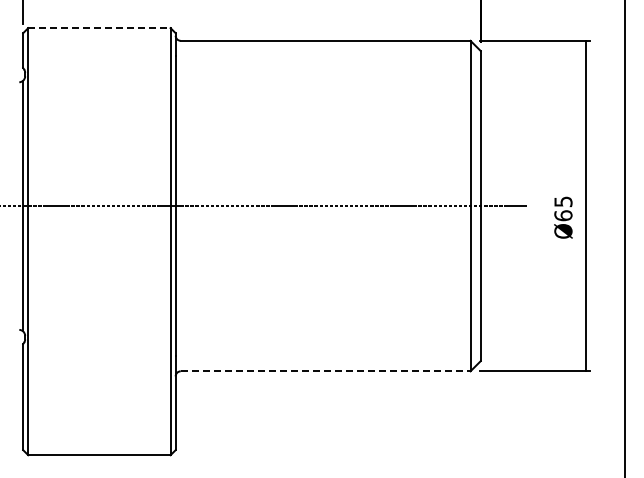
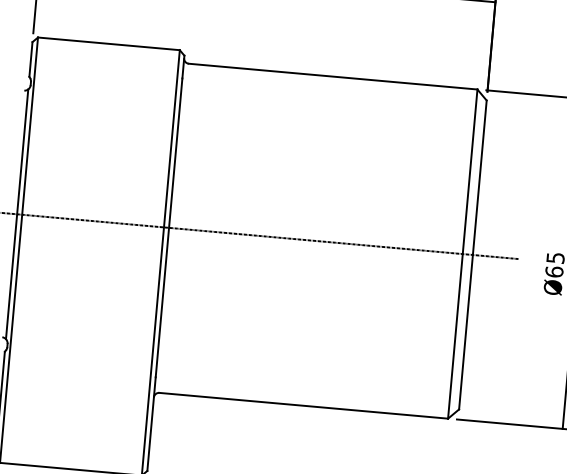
line: (99, 28) -> (108, 44), dashed -> solid
line: (325, 371) -> (303, 405), dashed -> solid

